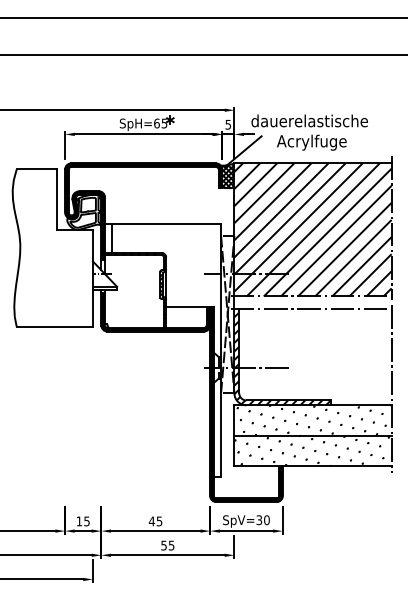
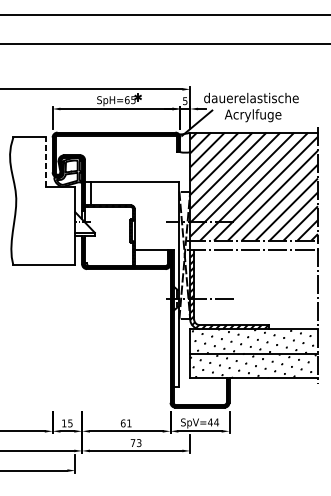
hatch: (227, 176) -> (184, 143), removed
line: (56, 199) -> (45, 161), solid -> dashed
text: (262, 520) -> (213, 422), SpV=30 -> SpV=44
text: (155, 521) -> (126, 423), 45 -> 61
text: (167, 545) -> (135, 443), 55 -> 73

